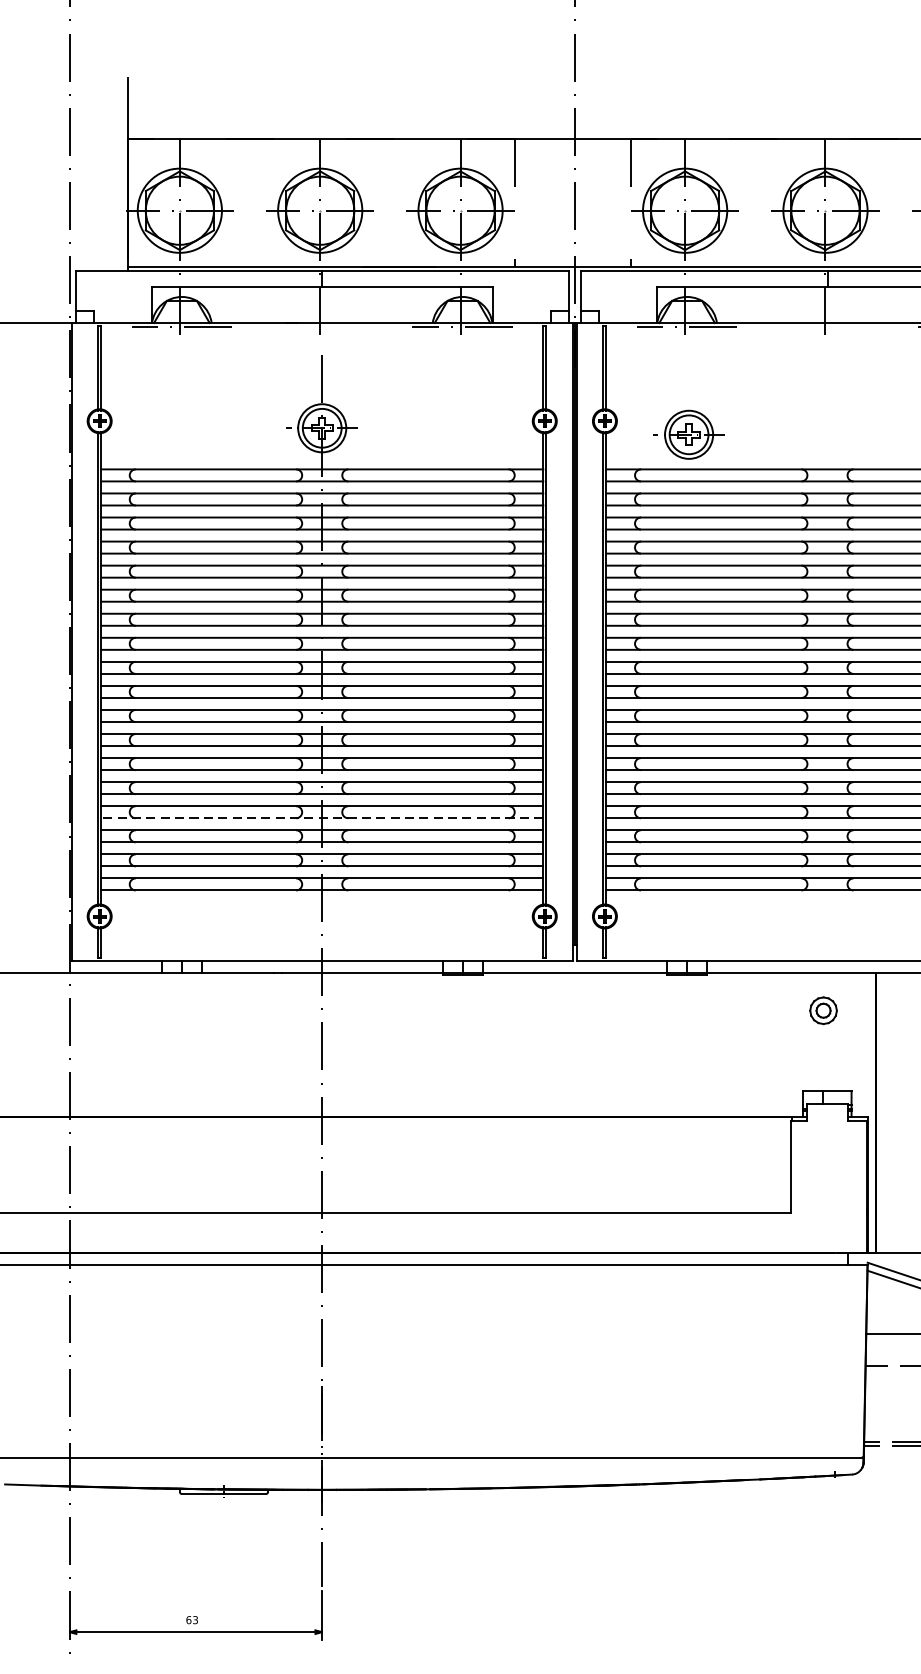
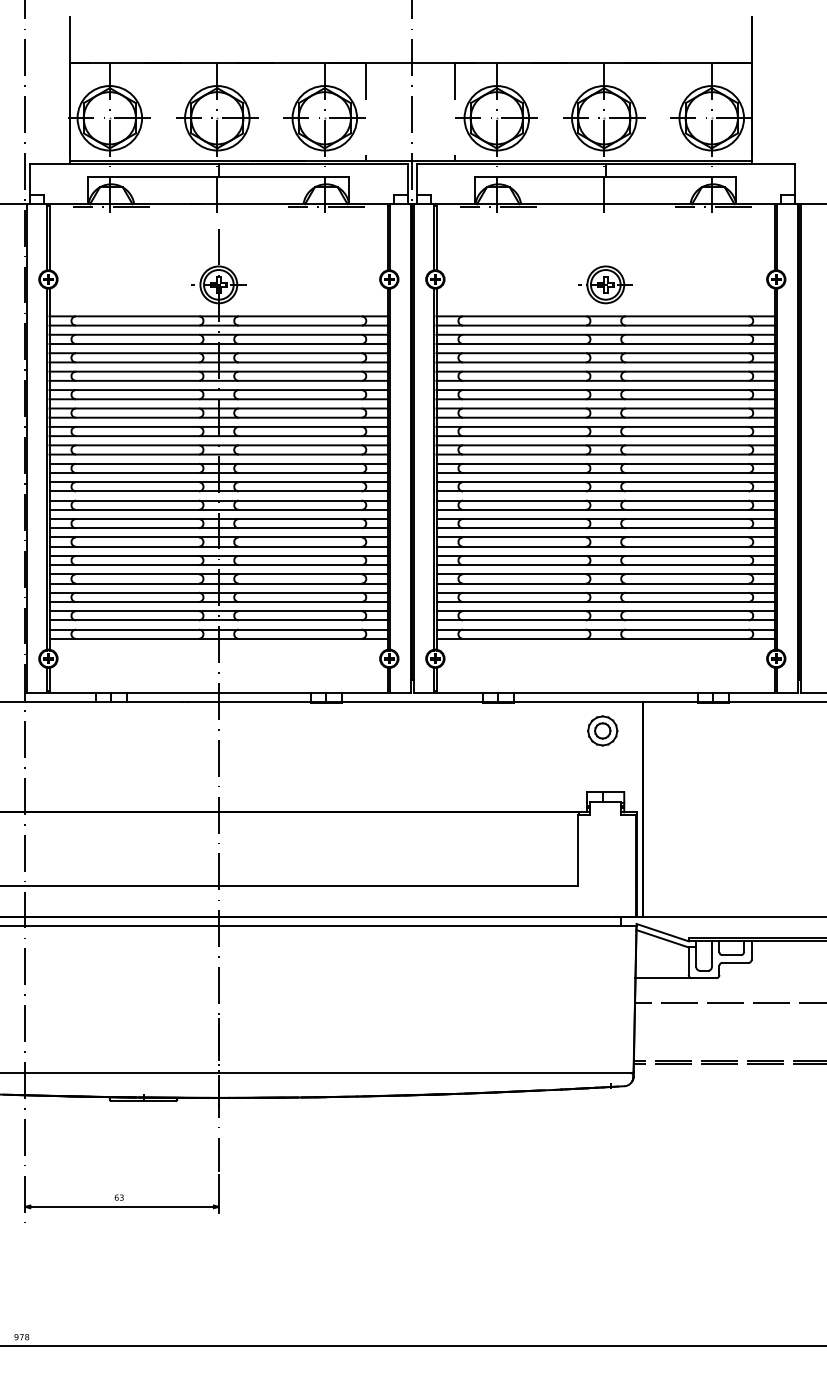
part: (688, 434) -> (605, 284), moved
line: (321, 818) -> (218, 583), dashed -> solid
part: (823, 1010) -> (602, 730), size x1.43

